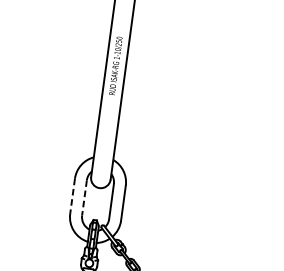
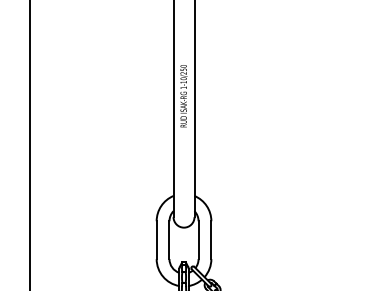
line: (72, 196) -> (156, 240), dashed -> solid
line: (84, 198) -> (169, 240), dashed -> solid

